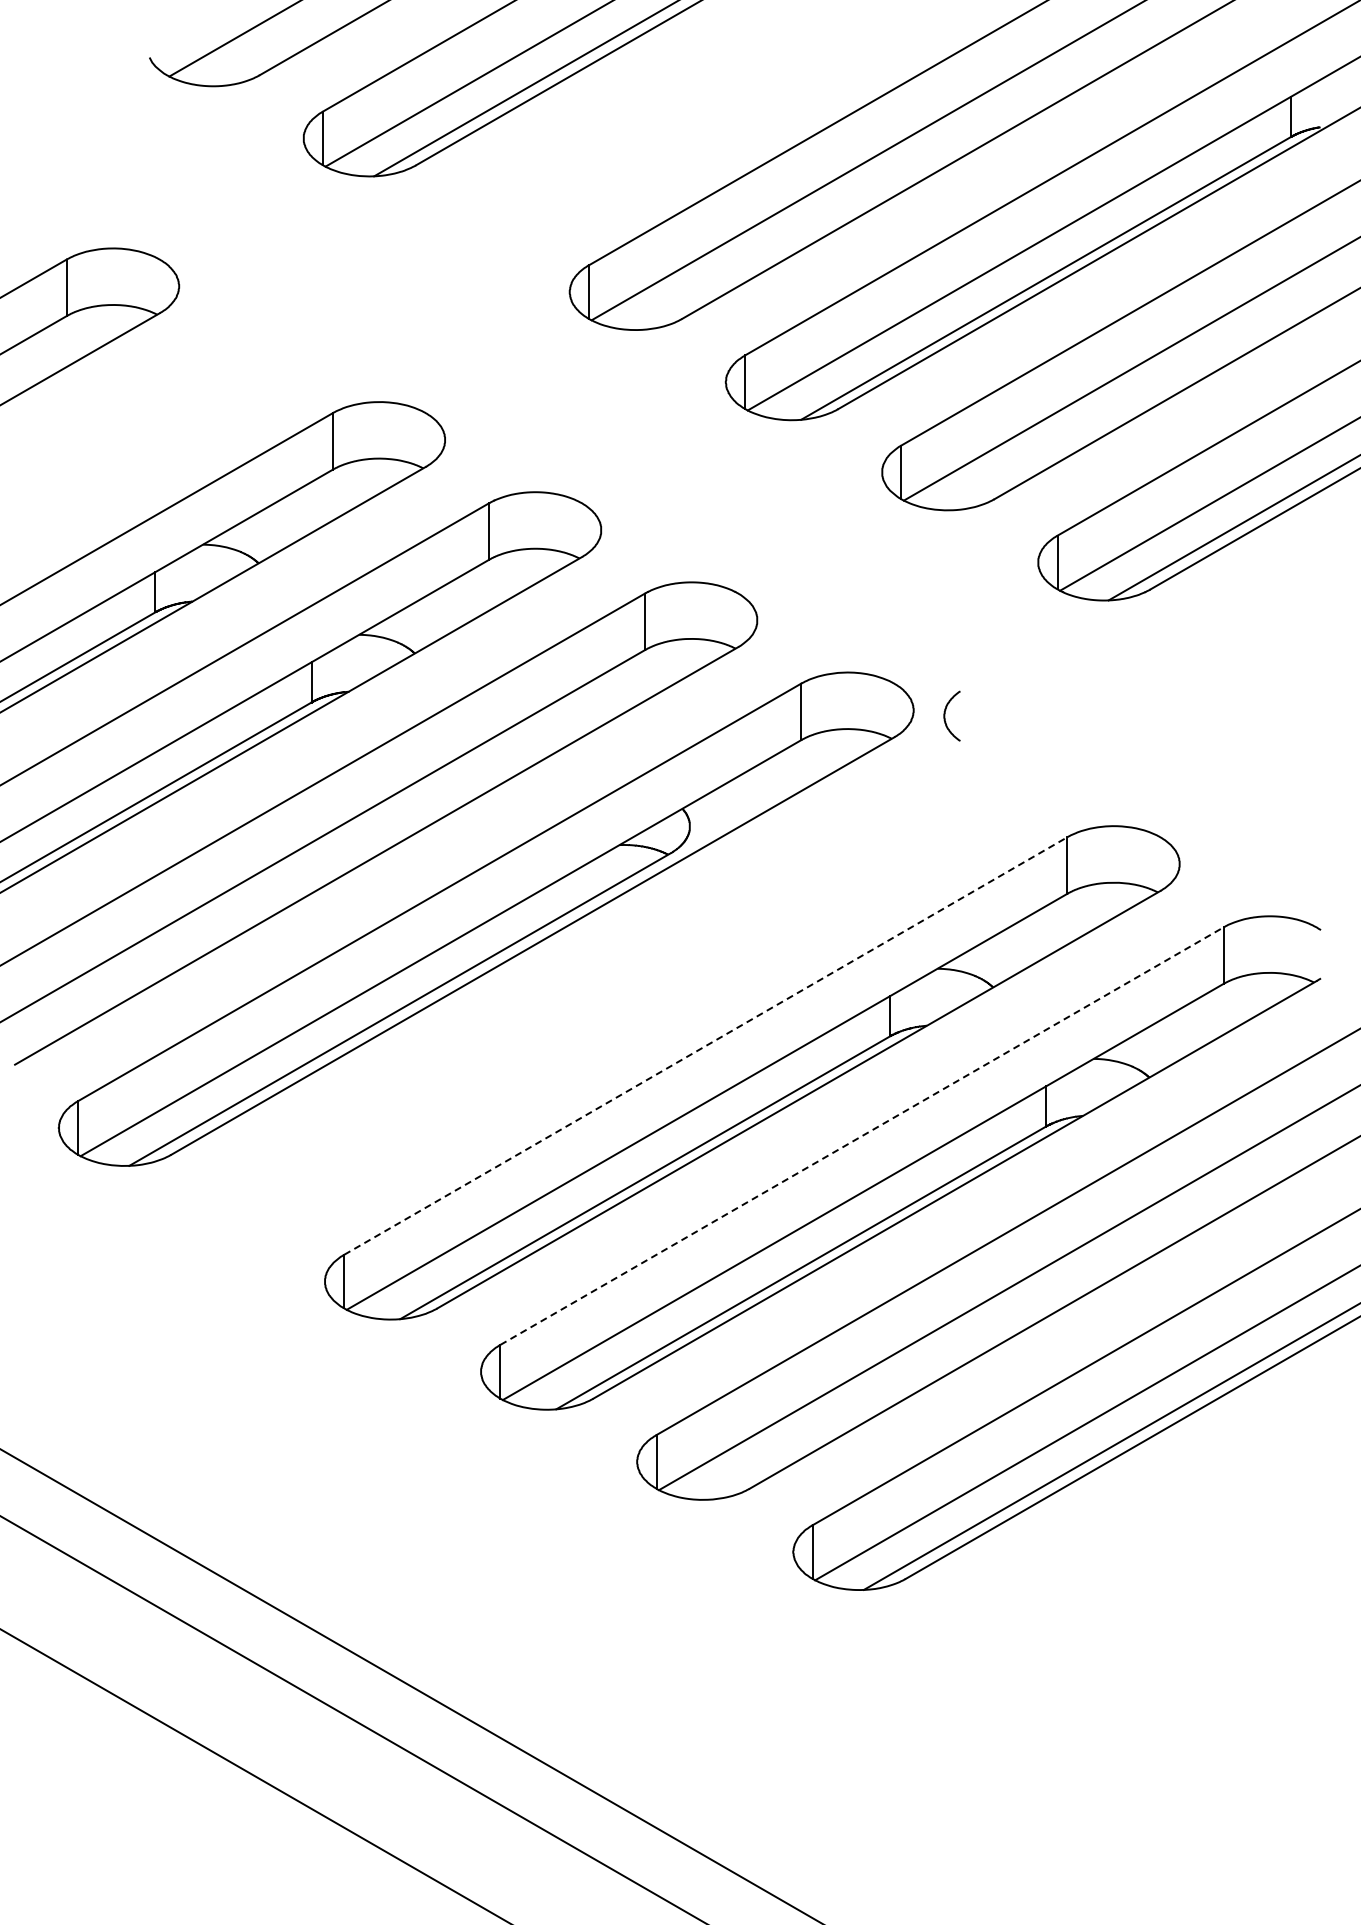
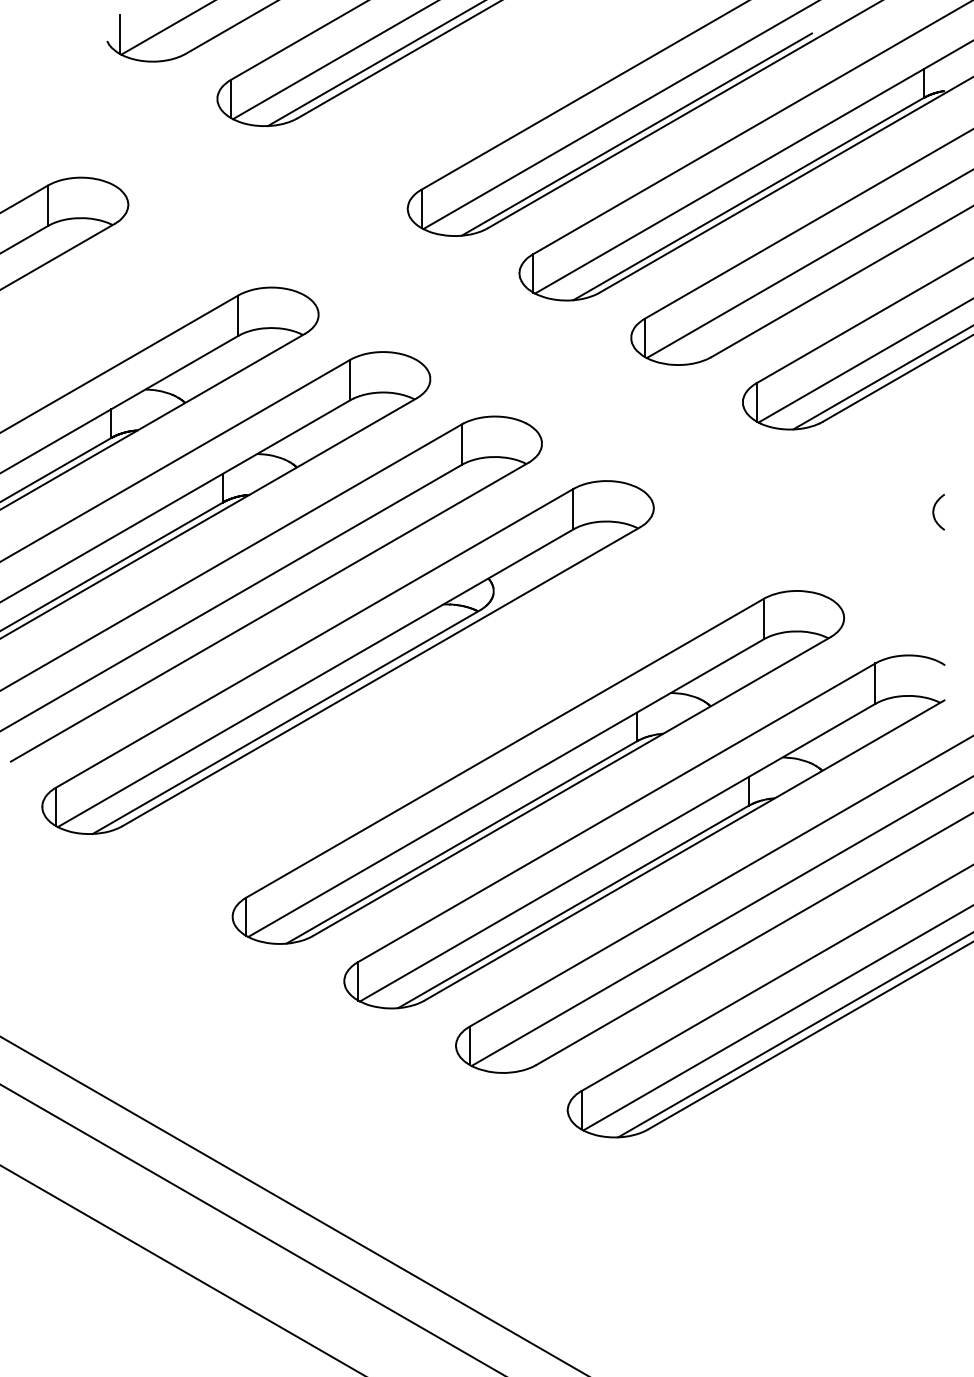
line: (166, 48) -> (119, 34), added
line: (889, 187) -> (636, 134), added
curve: (945, 715) -> (934, 511), moved
line: (706, 1045) -> (505, 747), dashed -> solid
line: (862, 1135) -> (617, 812), dashed -> solid

